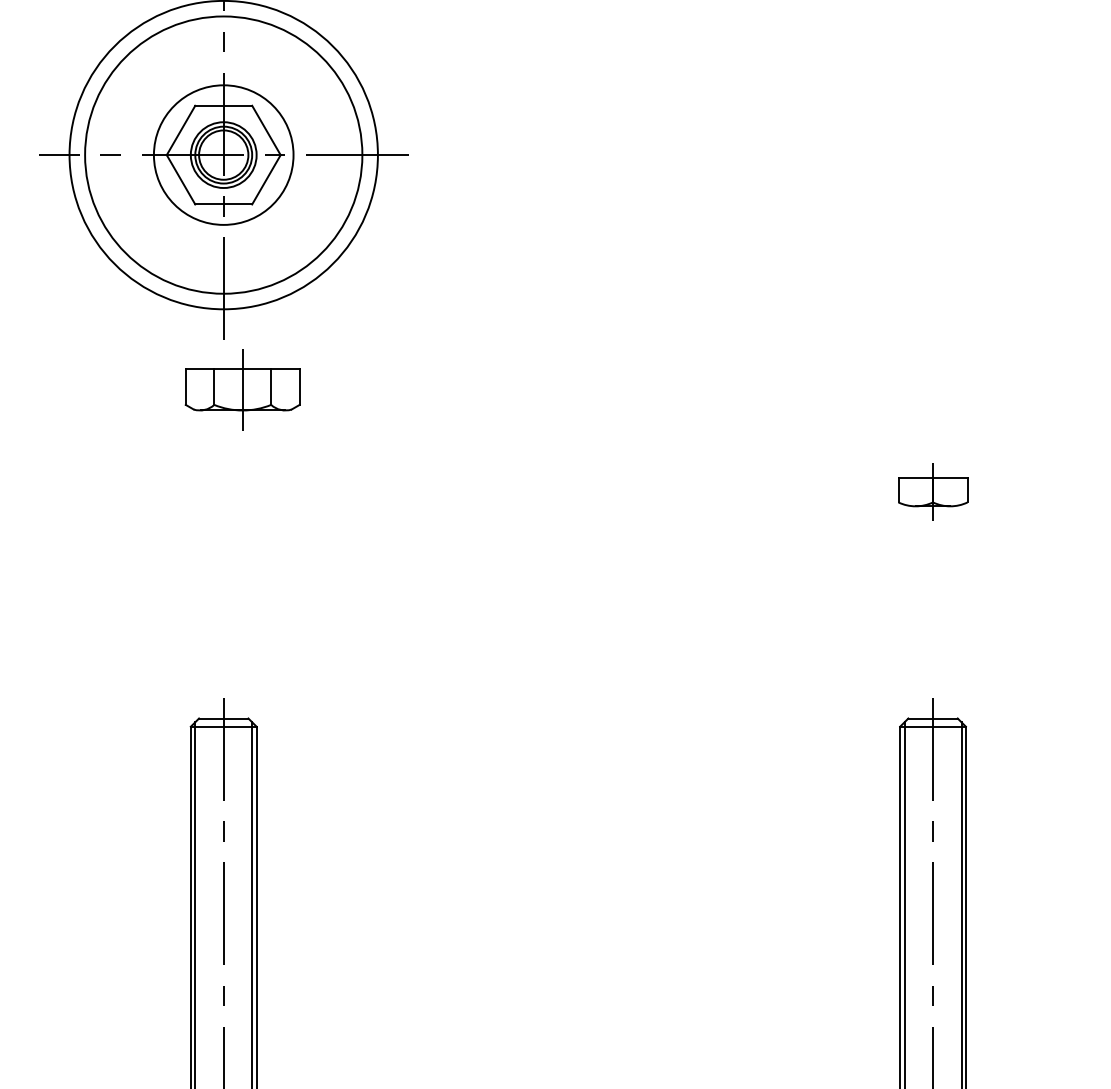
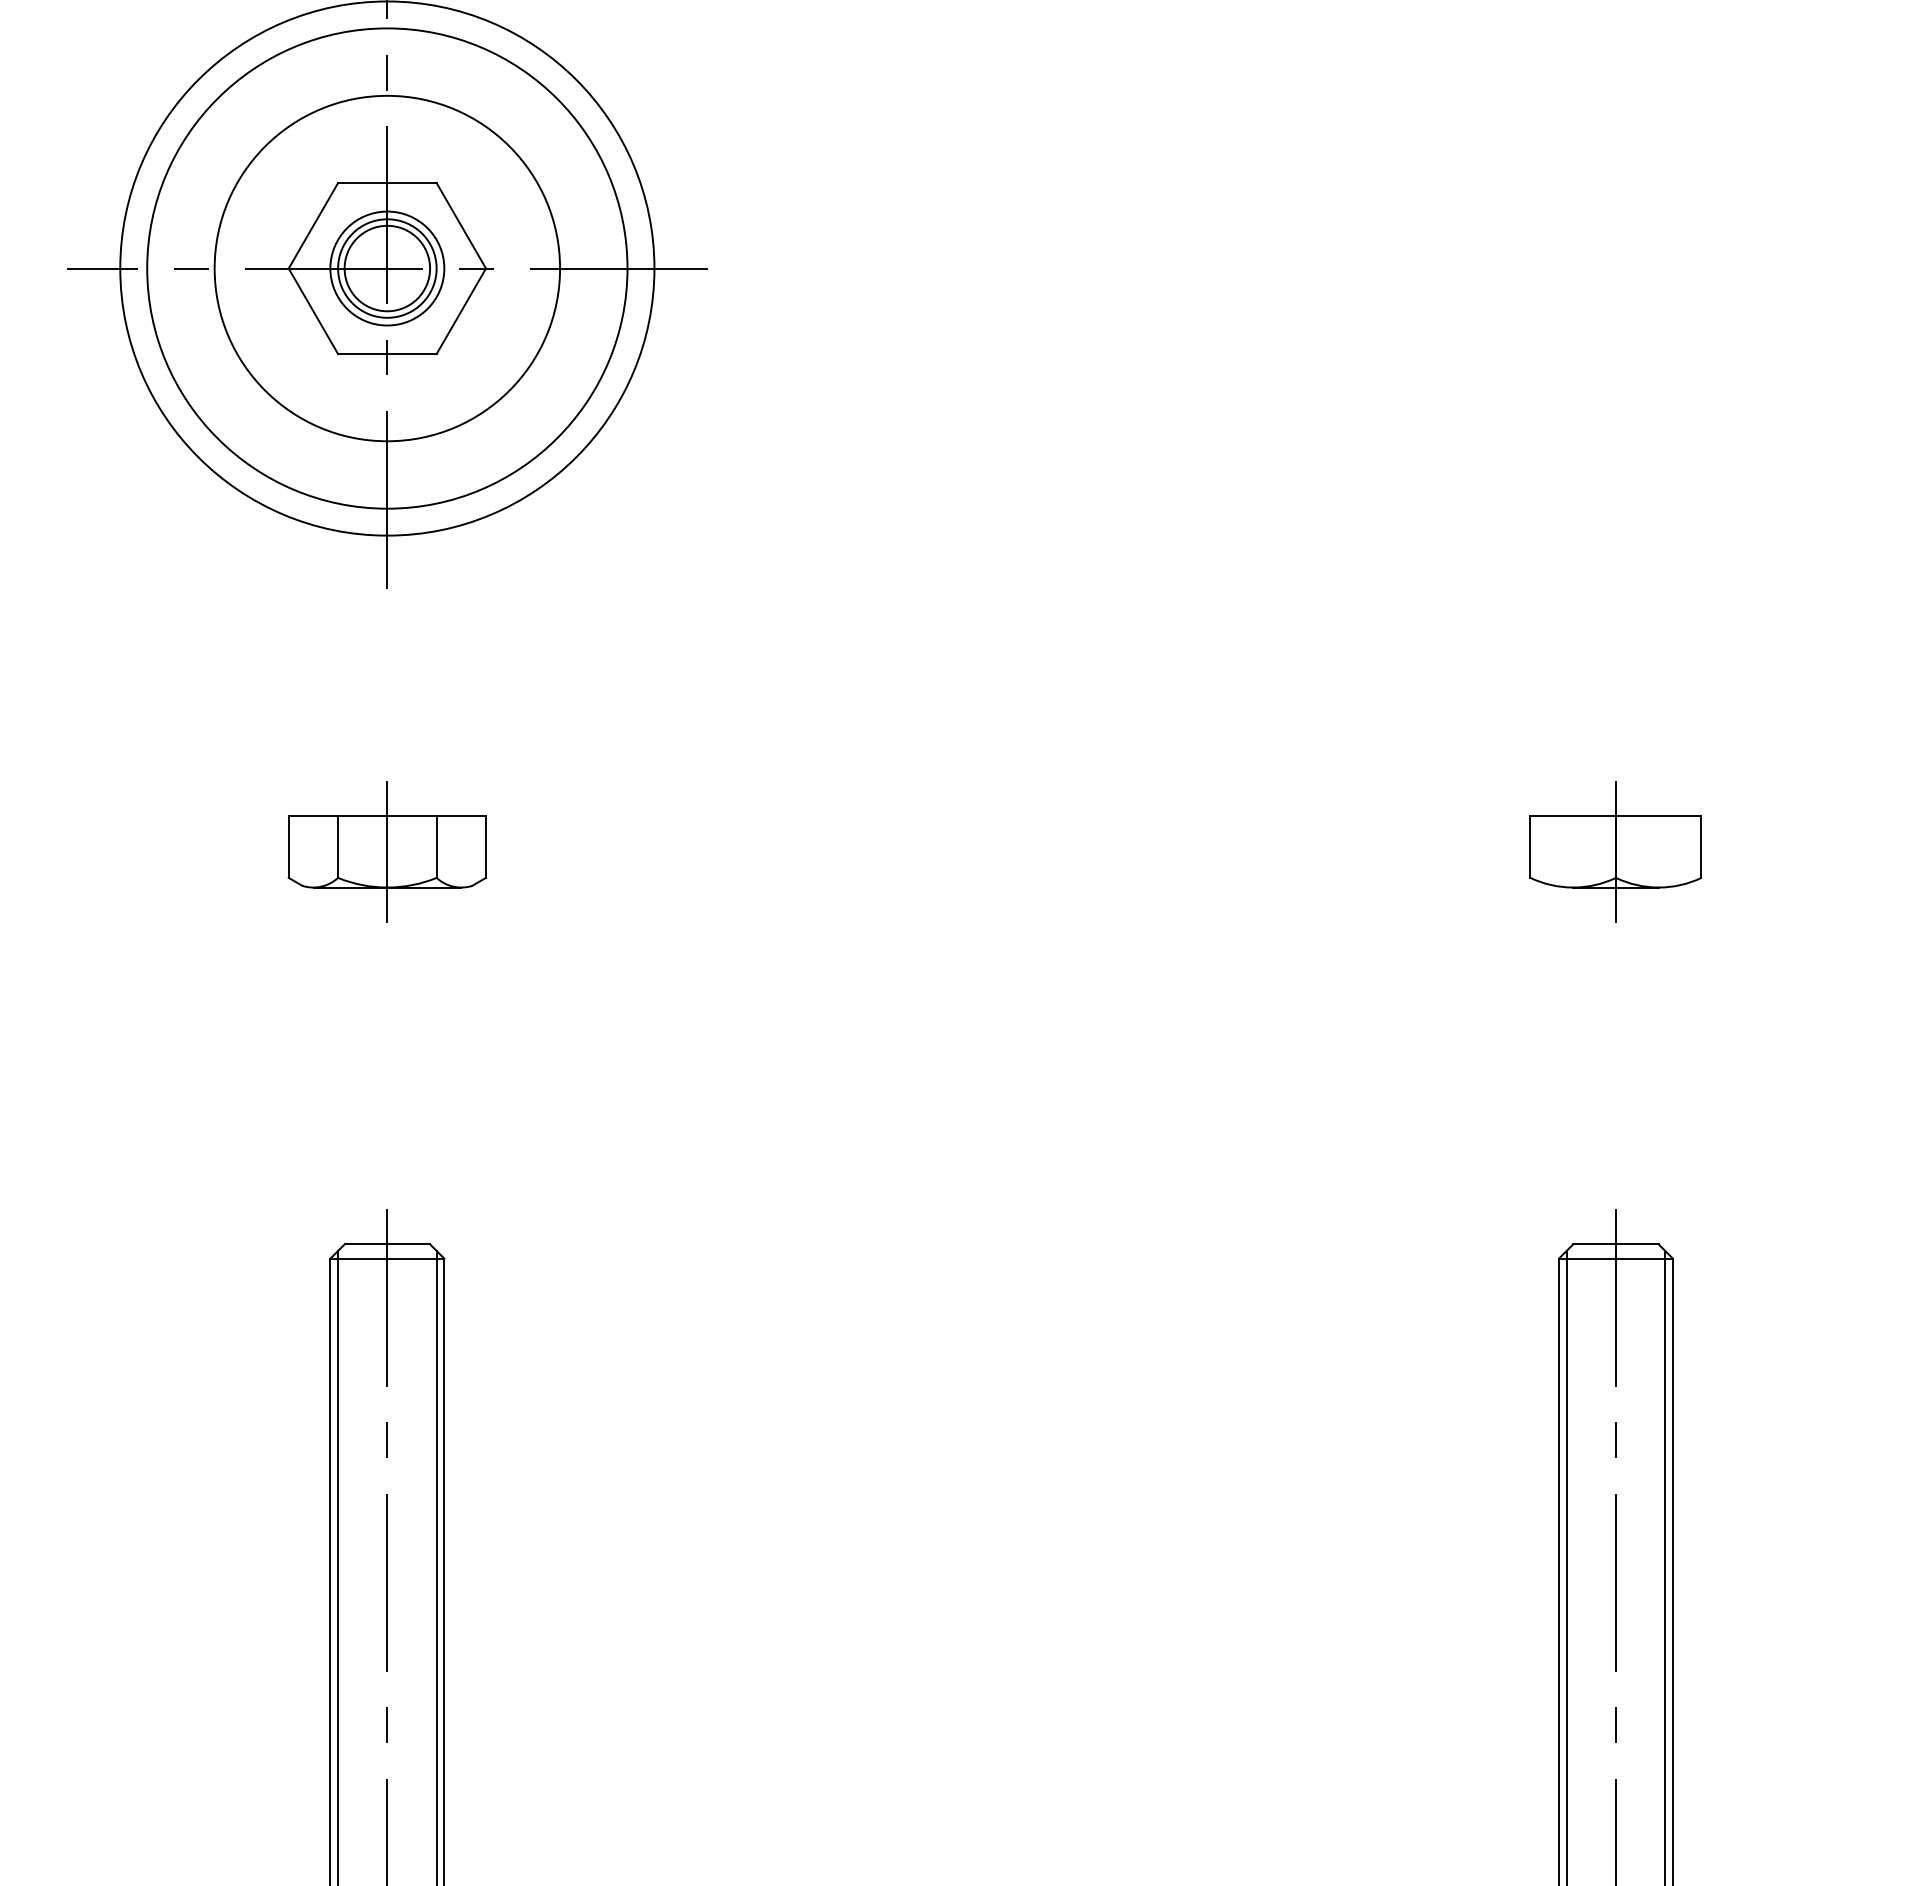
circle: (223, 154) -> (386, 267), size x1.43
part: (242, 389) -> (386, 851), moved
part: (932, 491) -> (1615, 851), size x1.43

